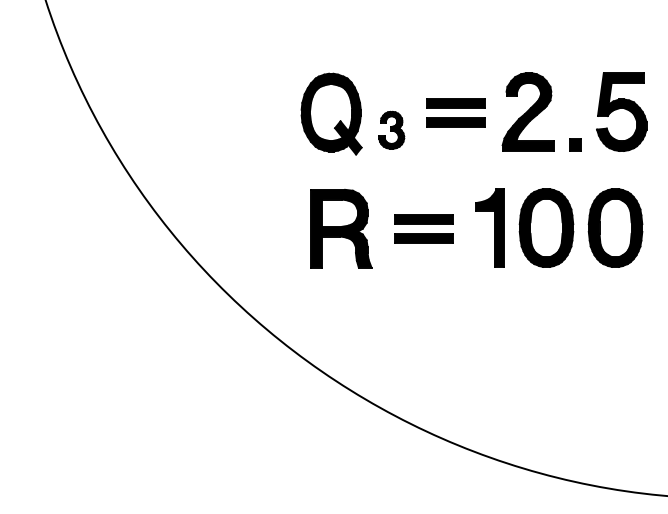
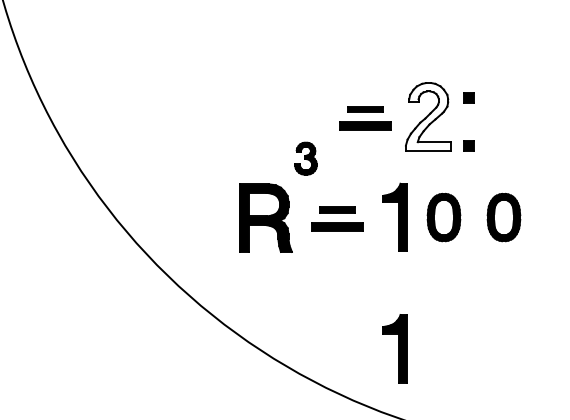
part: (575, 89) -> (469, 97), added
part: (455, 103) -> (364, 109), size x0.7
part: (621, 111) -> (509, 116), removed
fill: (528, 112) -> (428, 117), removed
part: (331, 113) -> (257, 118), removed
part: (391, 129) -> (305, 158), moved
part: (423, 219) -> (337, 210), size x0.7
part: (546, 227) -> (443, 217), size x0.7
part: (615, 227) -> (503, 217), size x0.7
part: (489, 378) -> (394, 348), added

